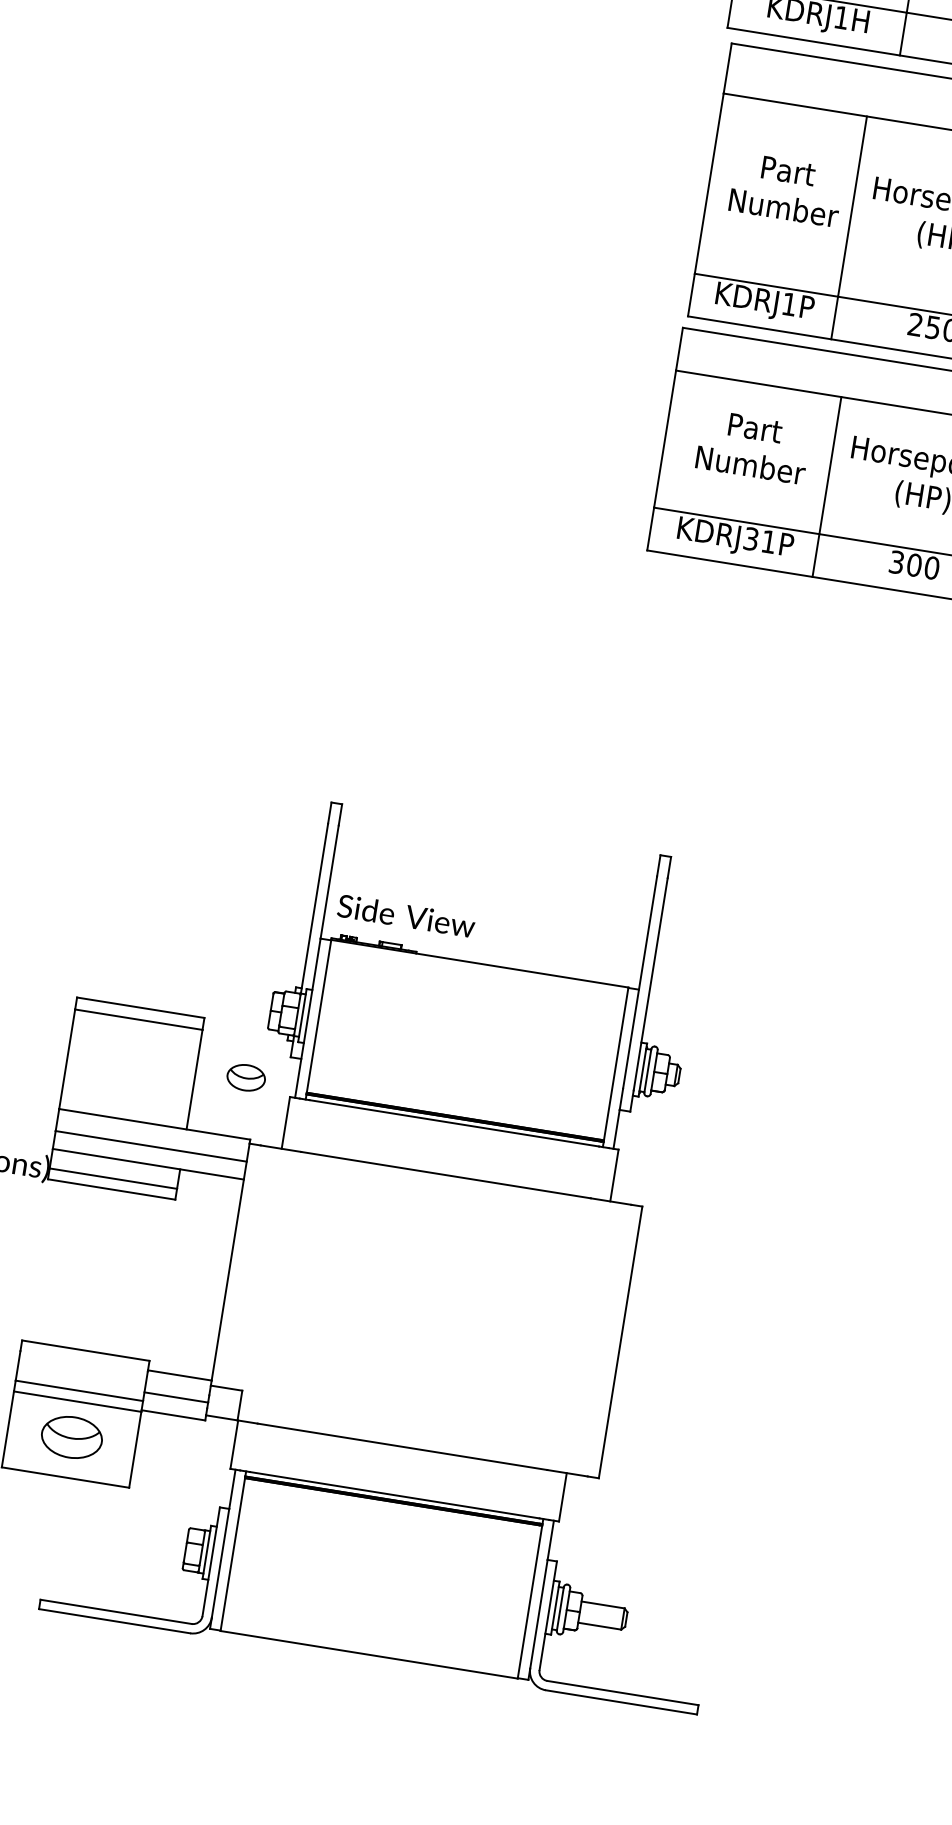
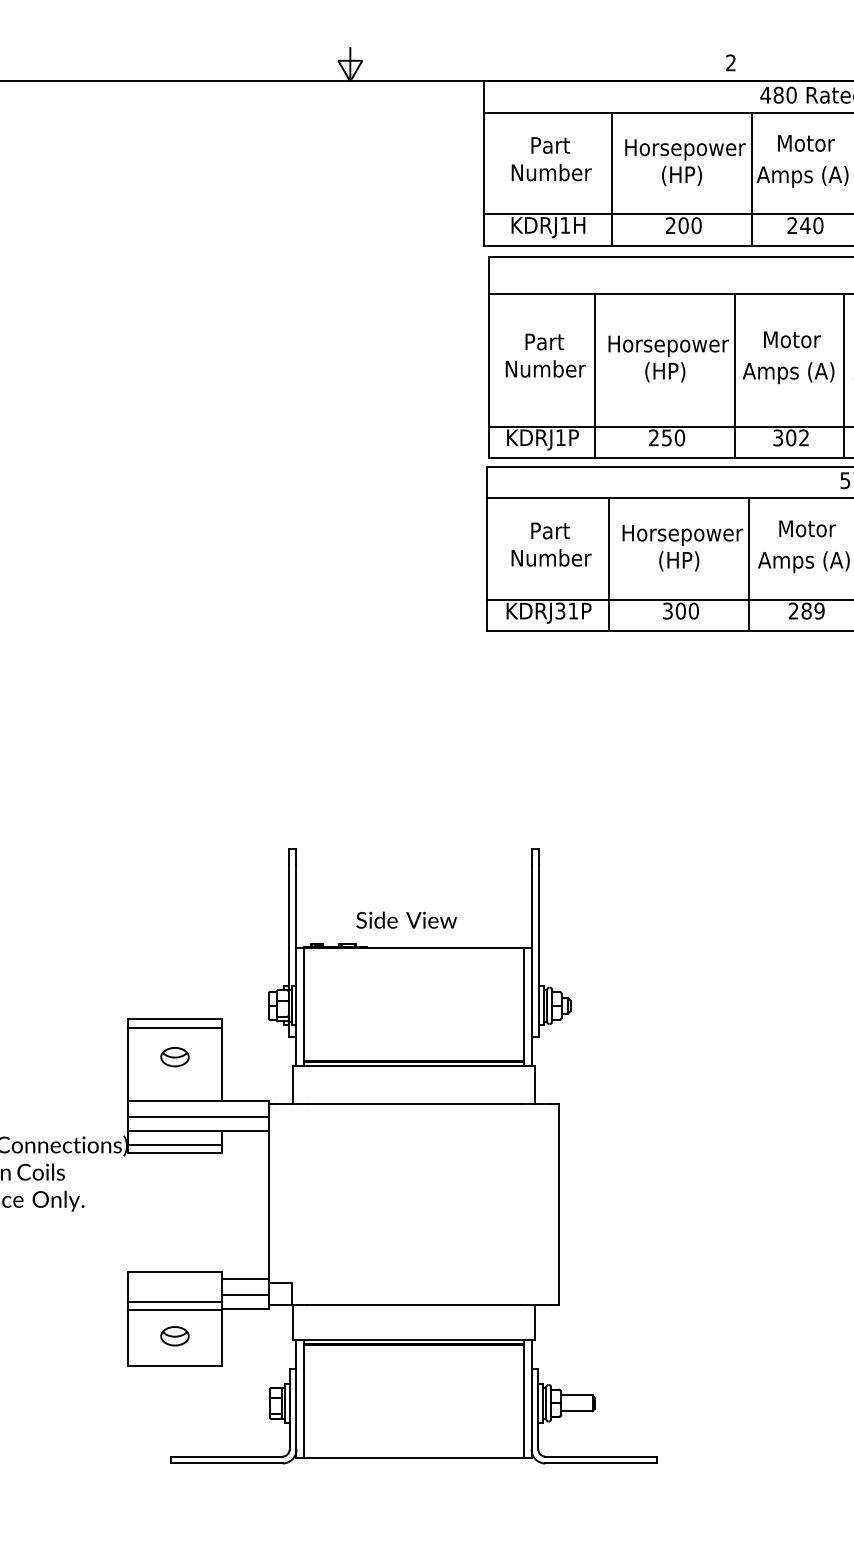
text: (406, 915) -> (406, 919), moved
part: (245, 1078) -> (174, 1057), moved
part: (71, 1437) -> (174, 1336), size x0.62

